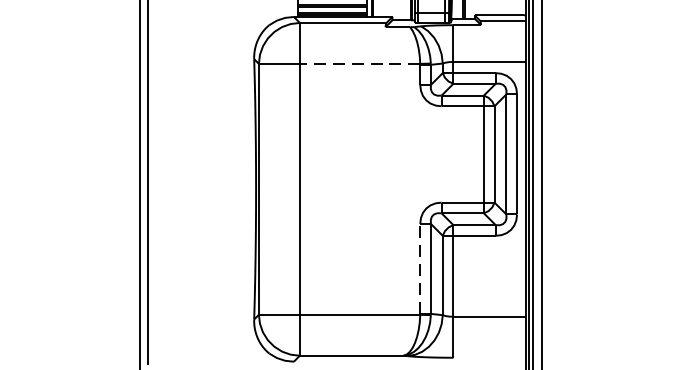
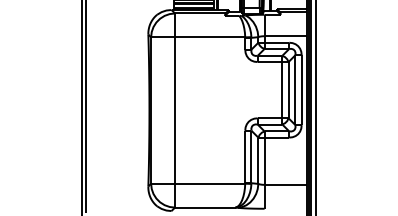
line: (359, 64) -> (209, 37), dashed -> solid
line: (420, 268) -> (245, 156), dashed -> solid

